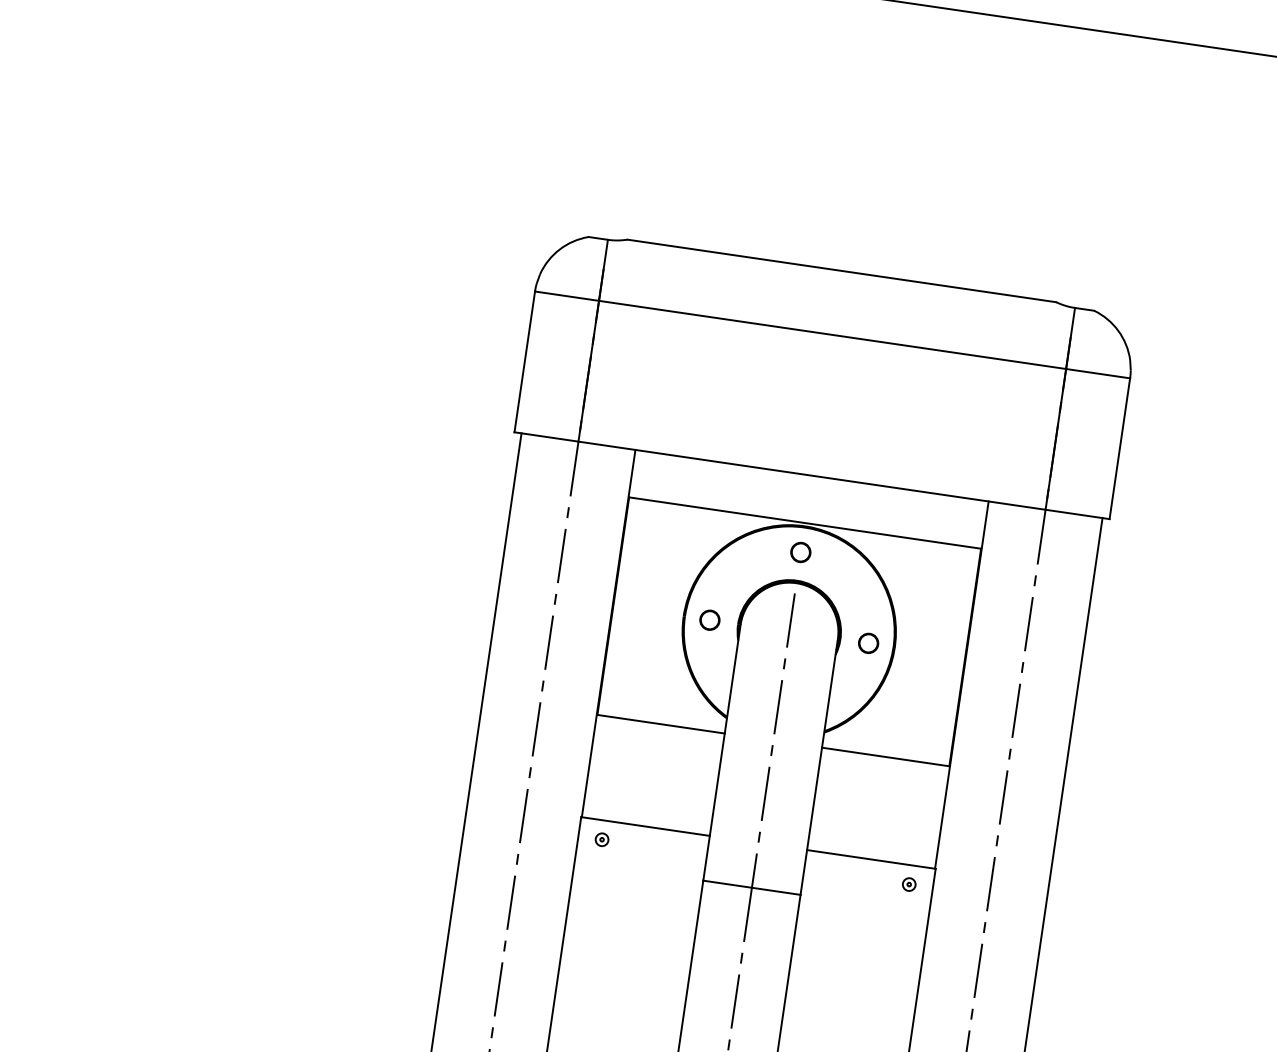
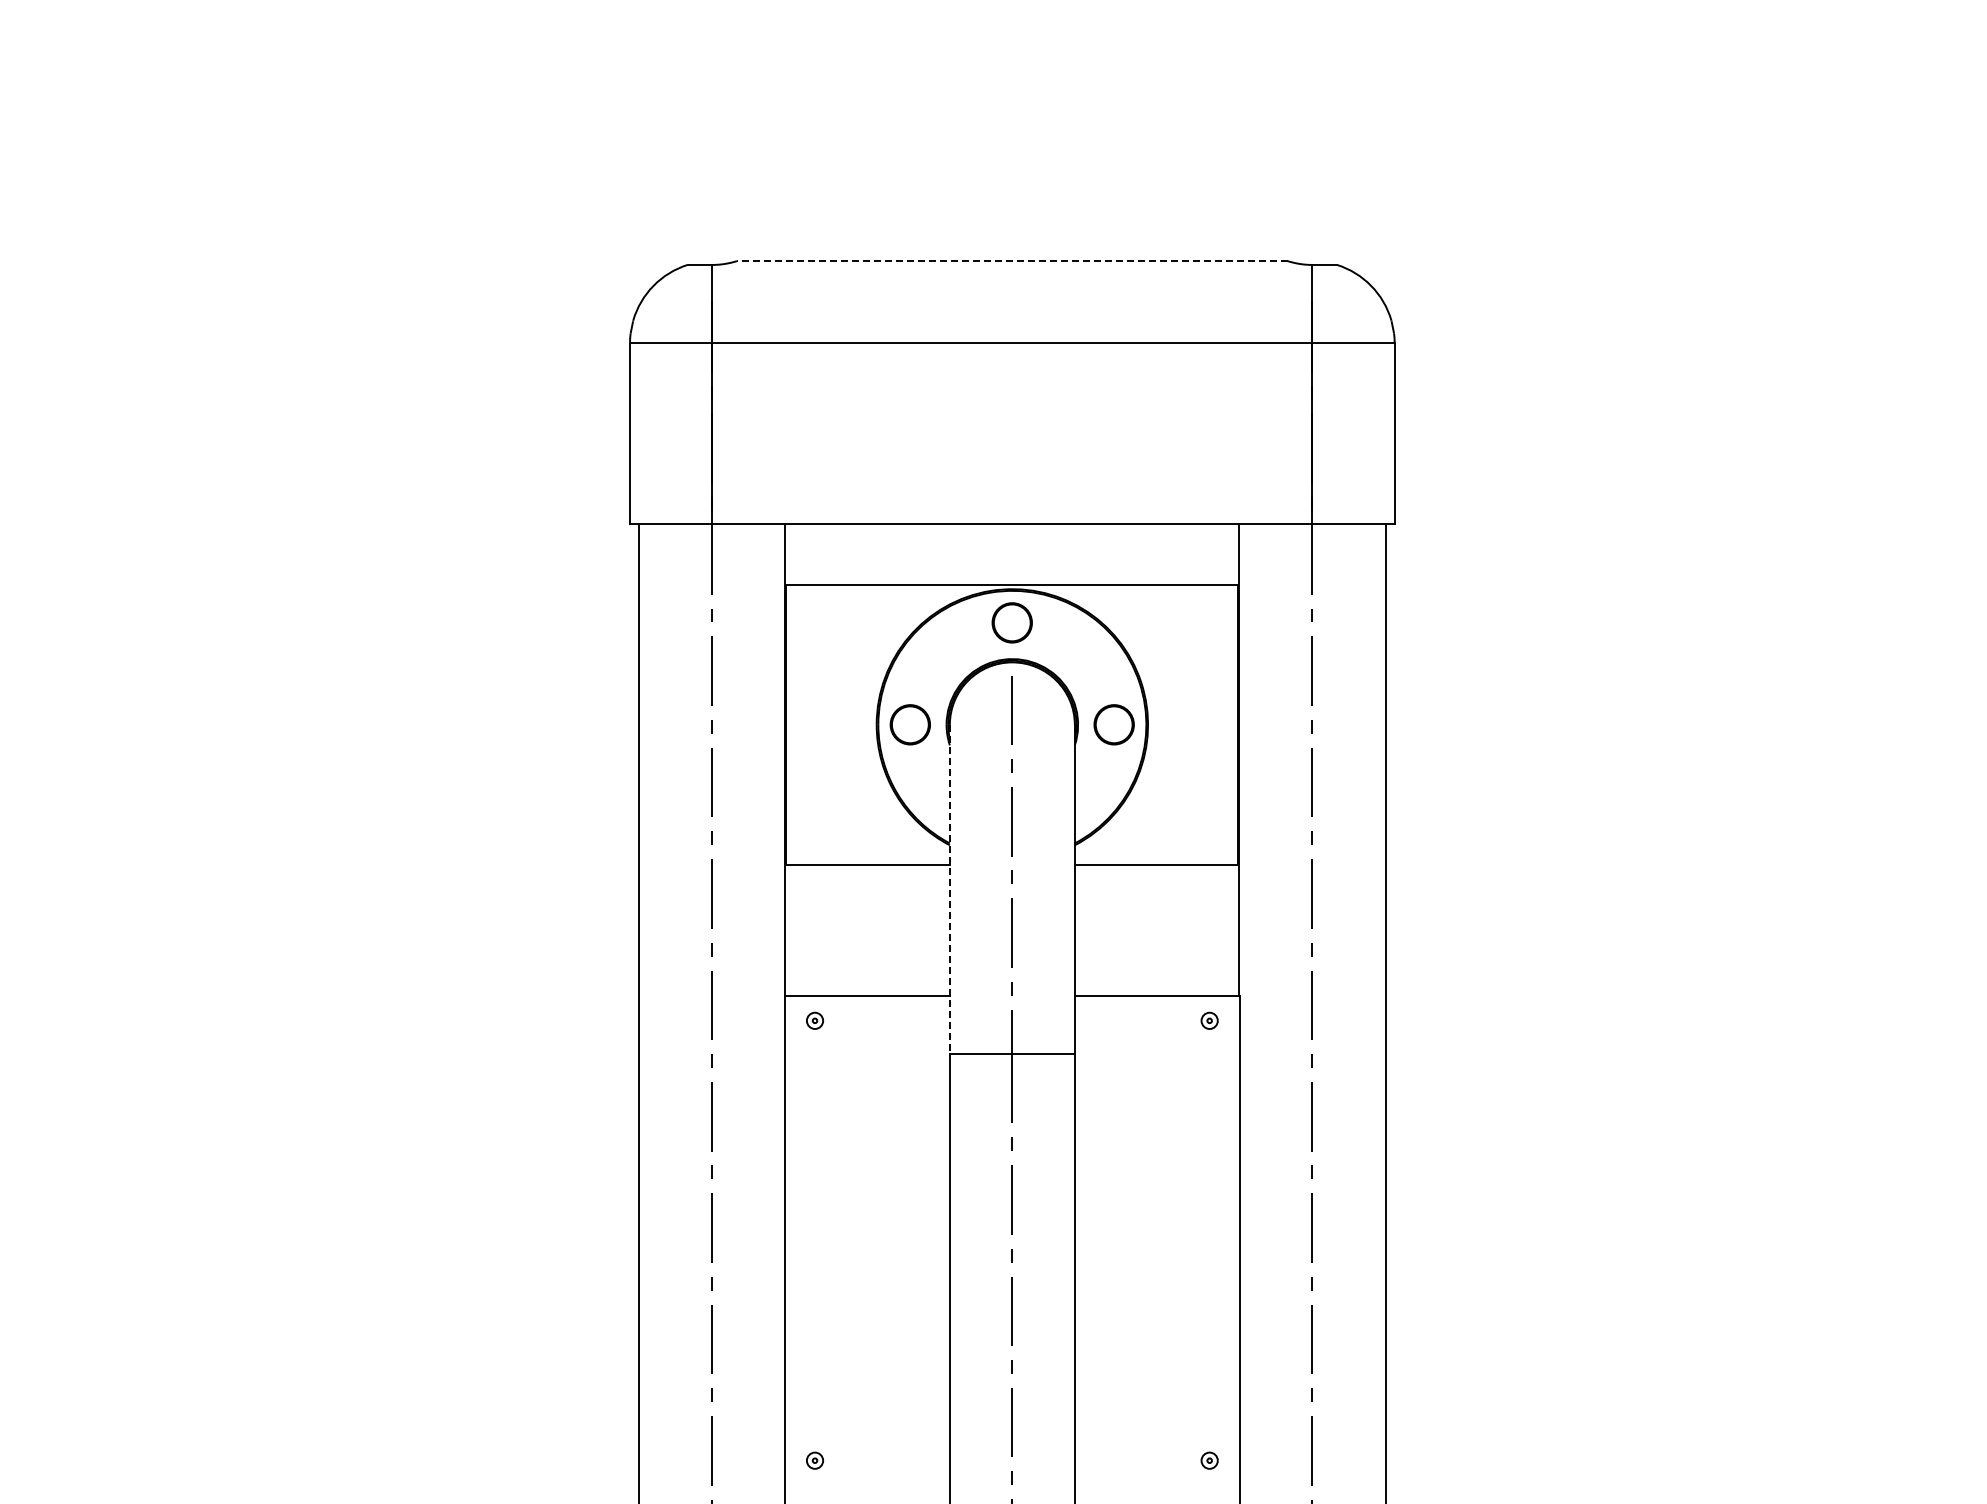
line: (841, 271) -> (1011, 261), solid -> dashed
part: (801, 552) -> (1012, 622), size x1.6
part: (710, 619) -> (910, 724), size x1.6
part: (868, 643) -> (1114, 724), size x1.6
line: (721, 752) -> (949, 889), solid -> dashed

